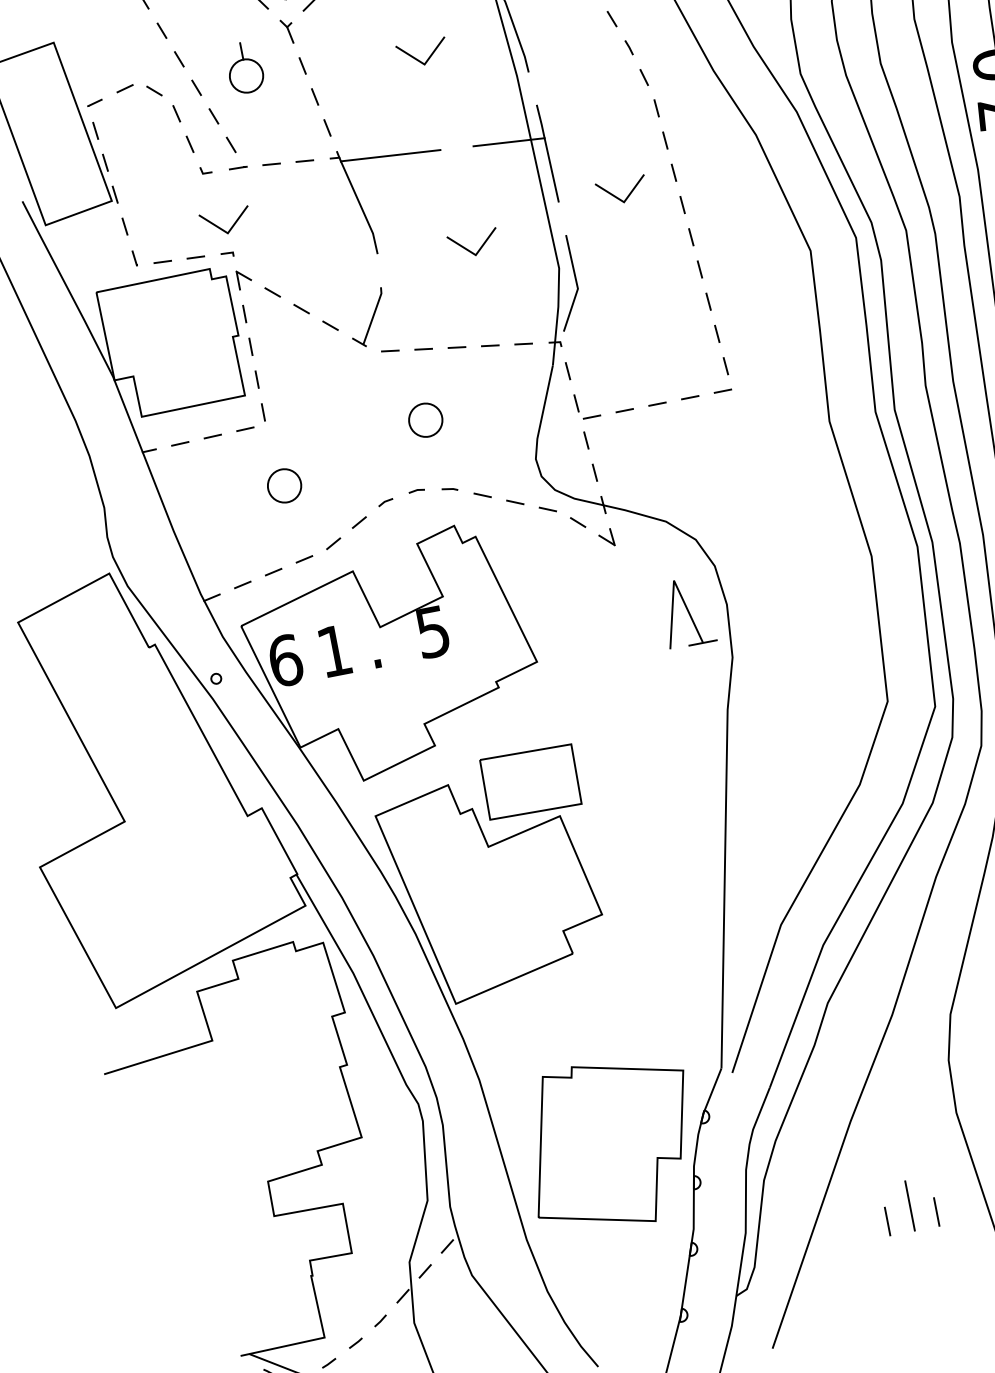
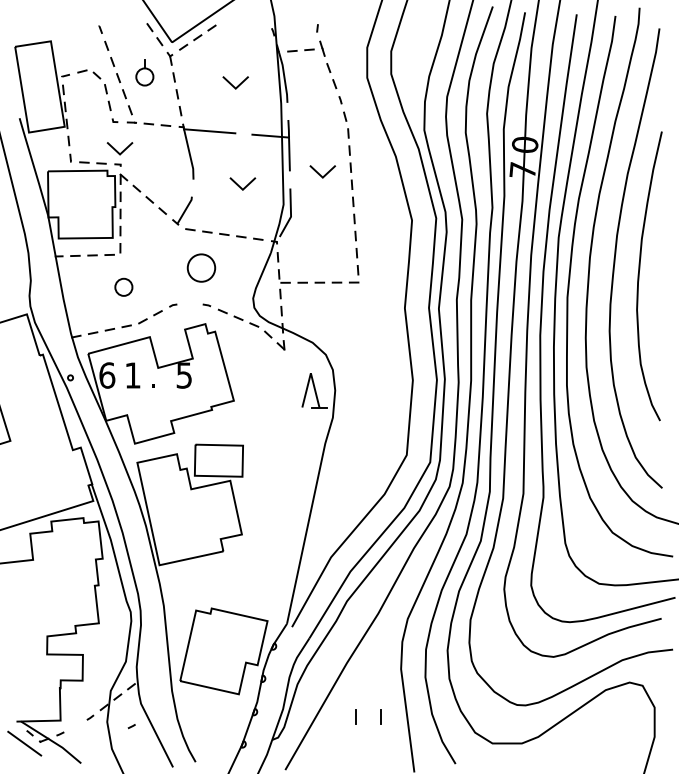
circle: (425, 419) -> (201, 267), size x1.6
line: (415, 490) -> (189, 302), removed
line: (909, 1205) -> (368, 711), removed
line: (355, 1343) -> (131, 726), moved

